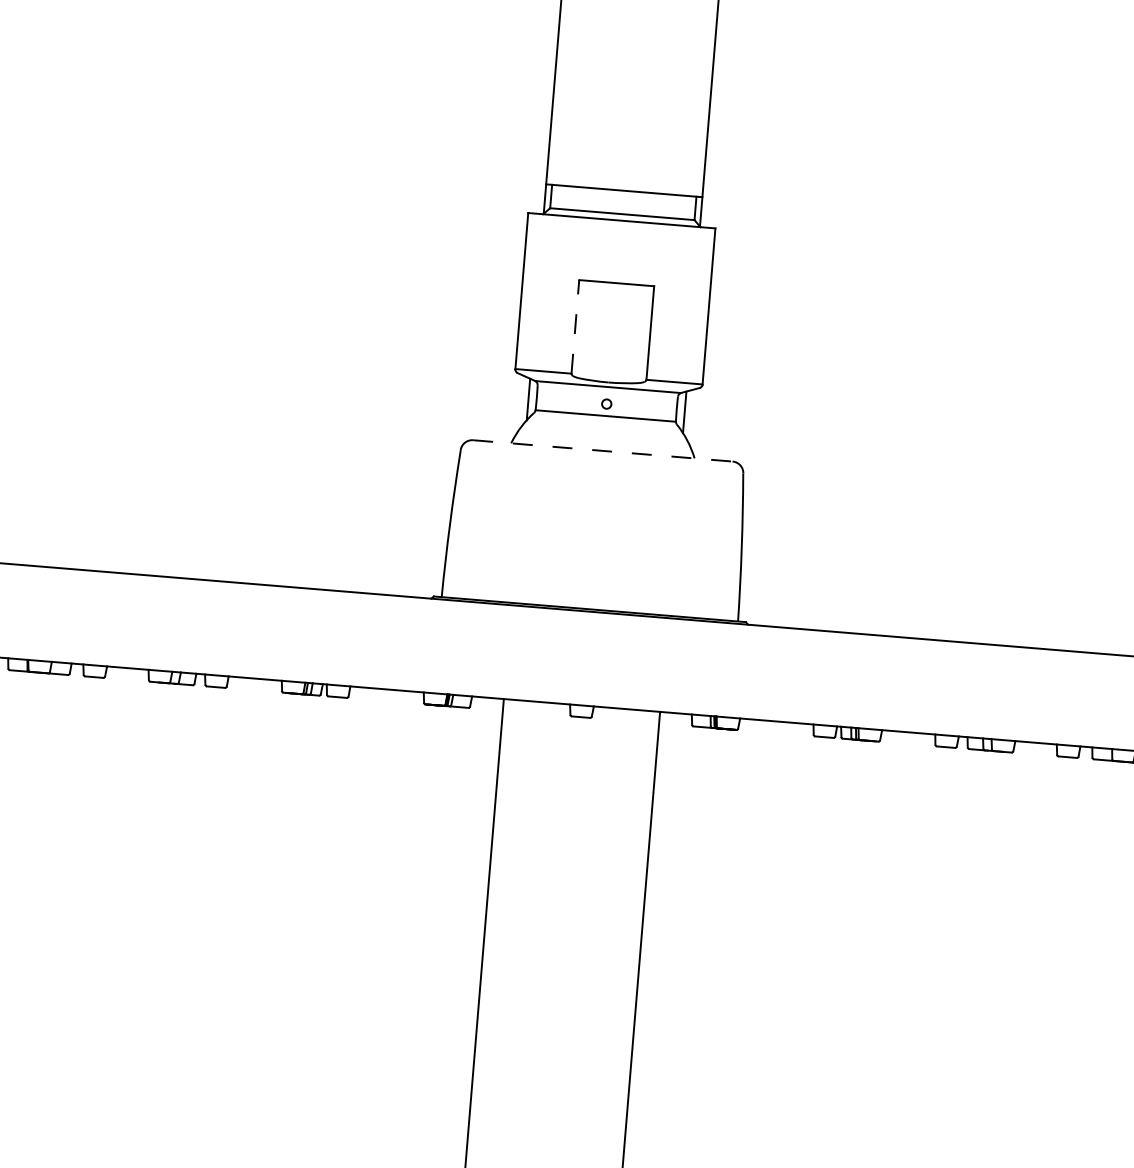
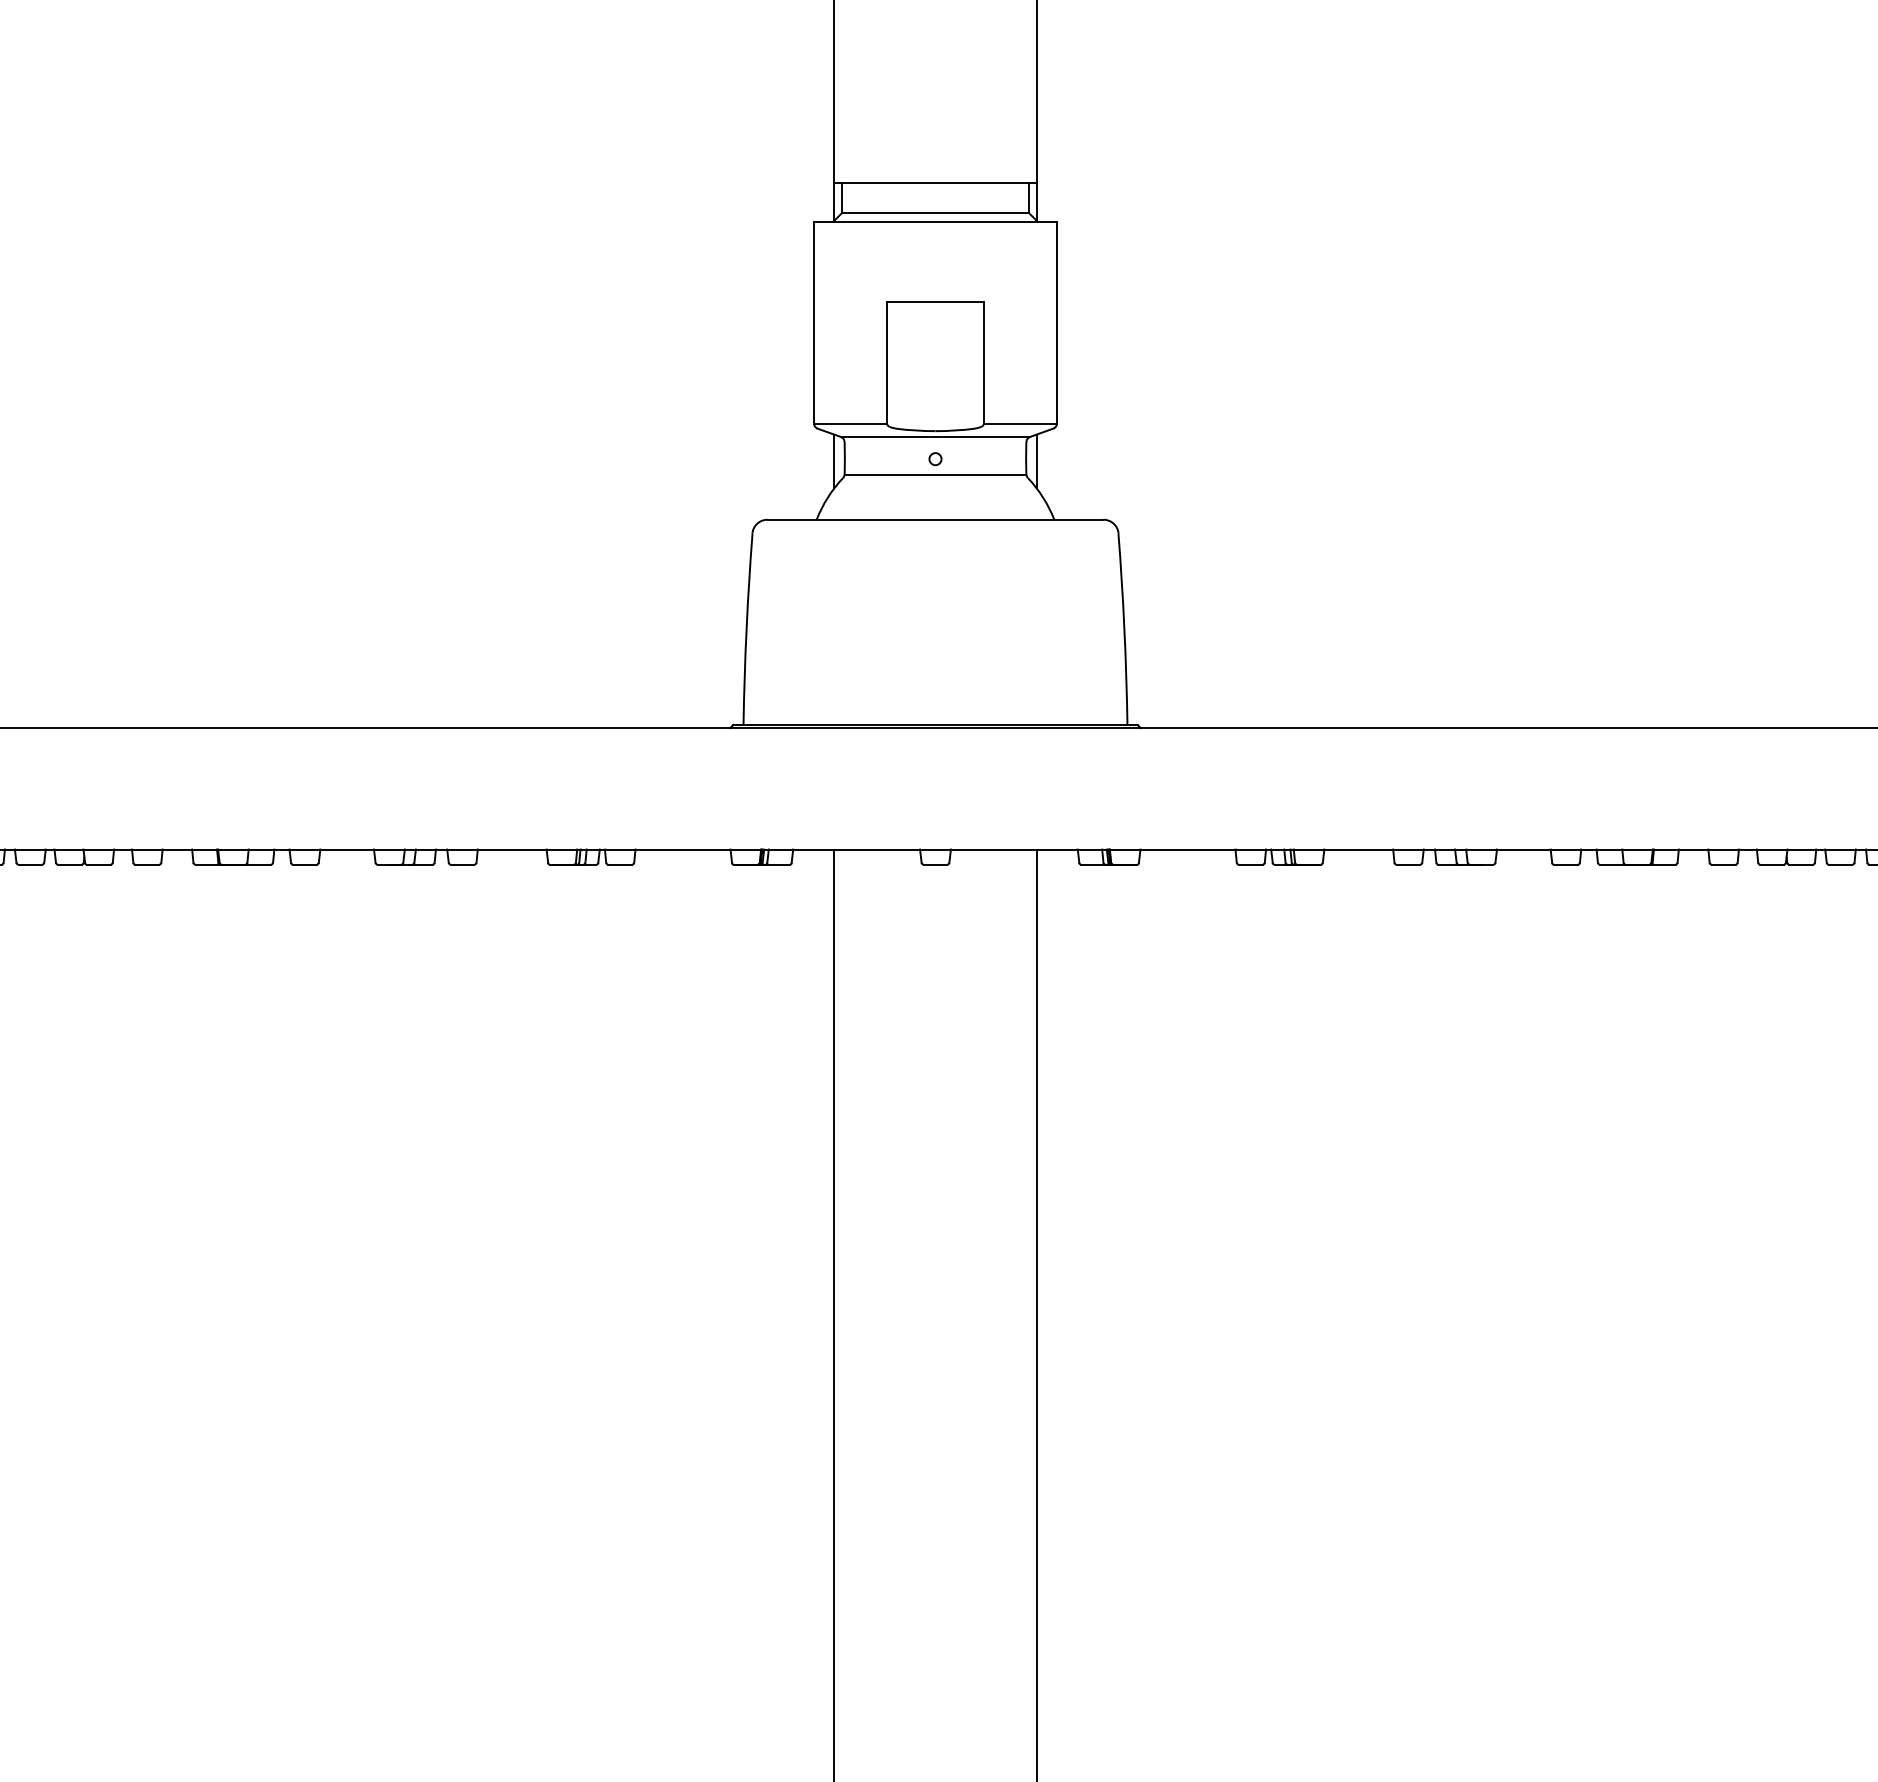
line: (575, 327) -> (886, 363), dashed -> solid
line: (602, 450) -> (935, 519), dashed -> solid

